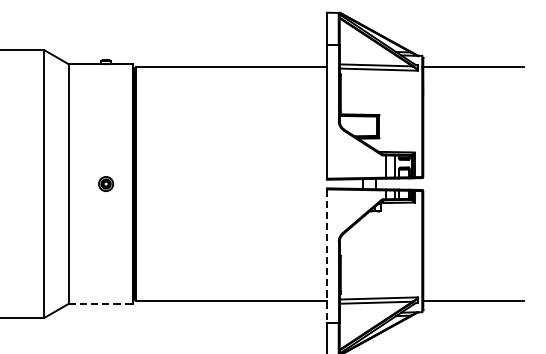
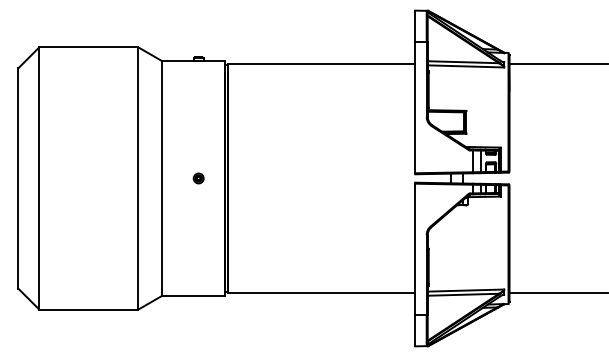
part: (105, 184) -> (198, 178), size x0.71
line: (327, 256) -> (415, 249), dashed -> solid
line: (100, 303) -> (193, 295), dashed -> solid

